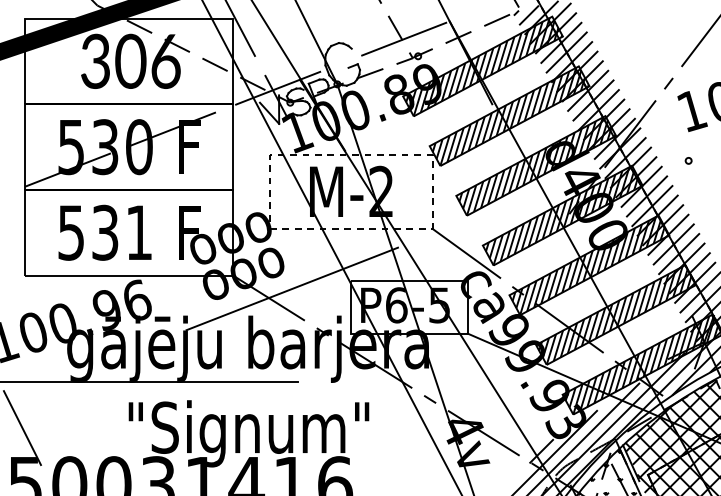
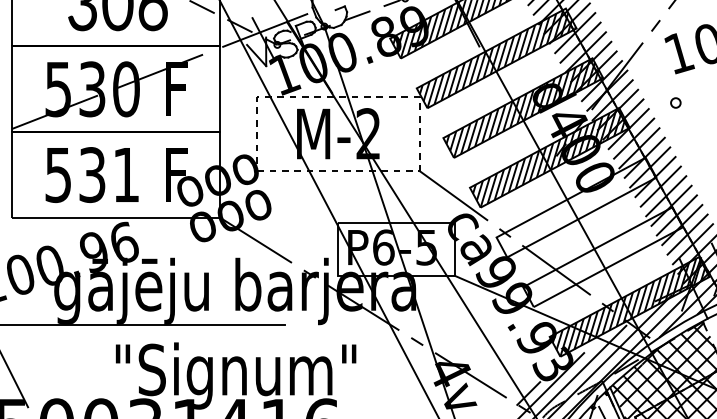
part: (688, 160) -> (675, 102), size x1.6
hatch: (590, 265) -> (577, 207), removed
line: (292, 288) -> (279, 230), removed
hatch: (617, 315) -> (604, 257), removed

